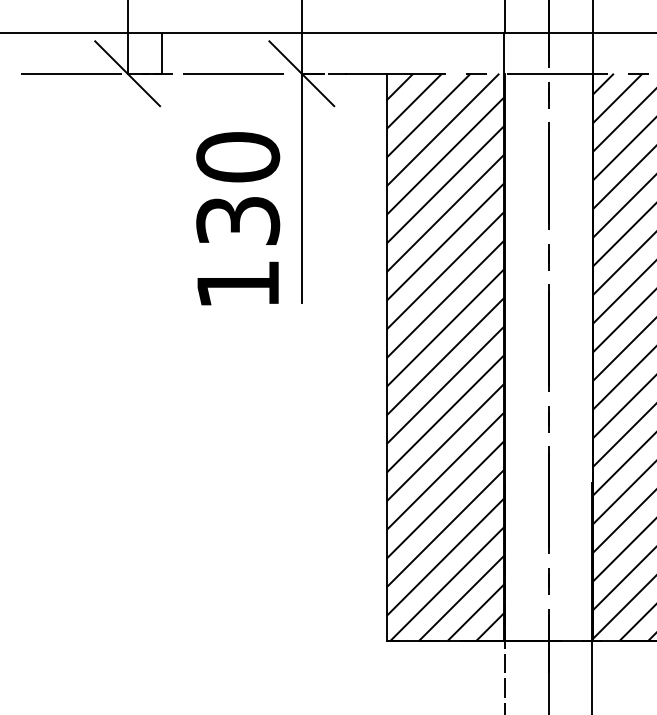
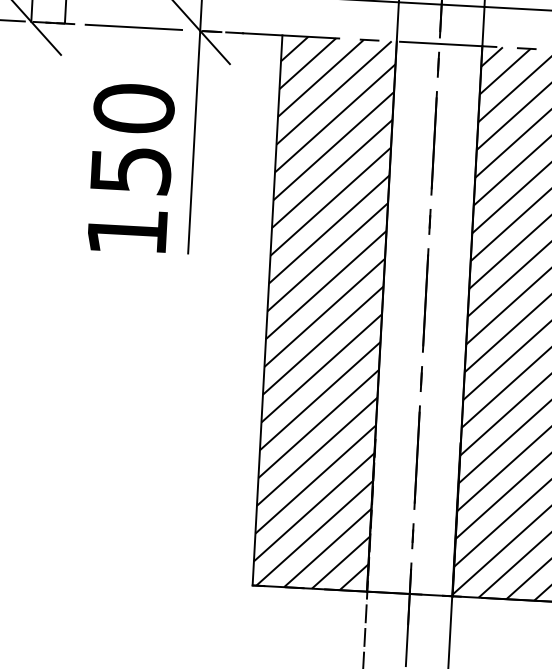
text: (237, 220) -> (130, 169), 130 -> 150

